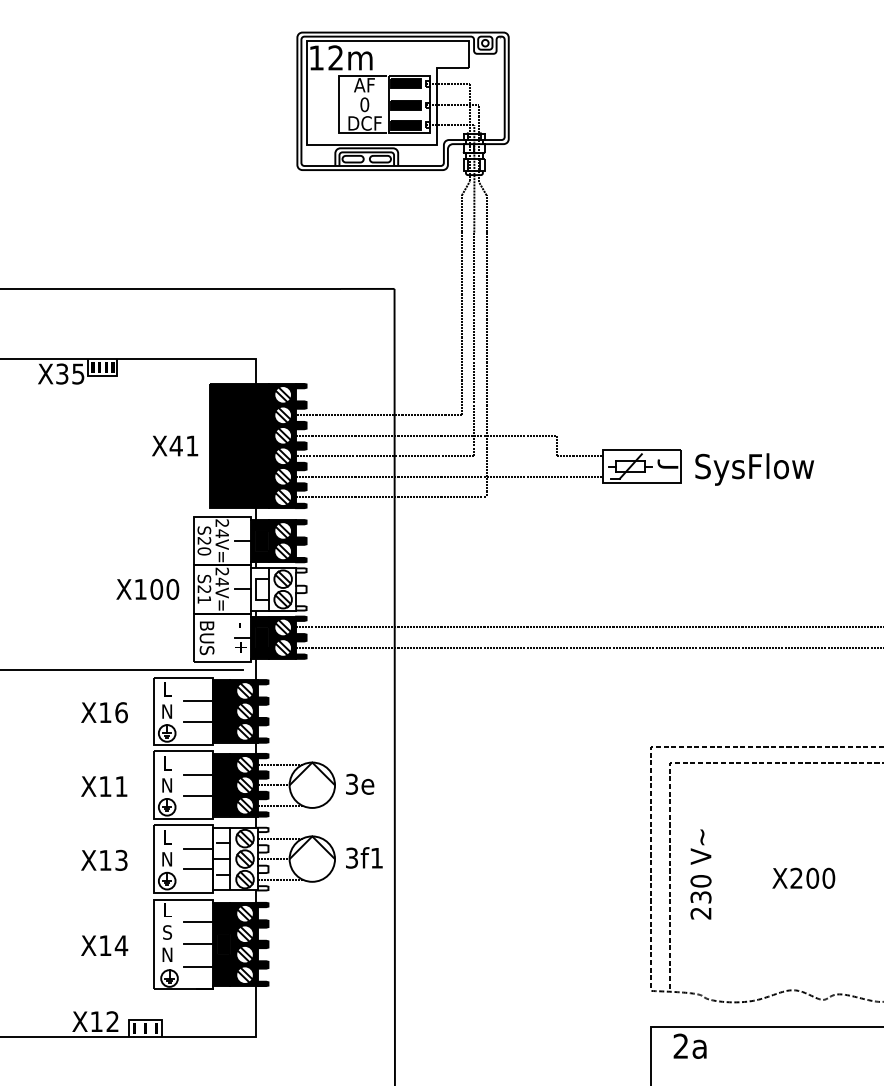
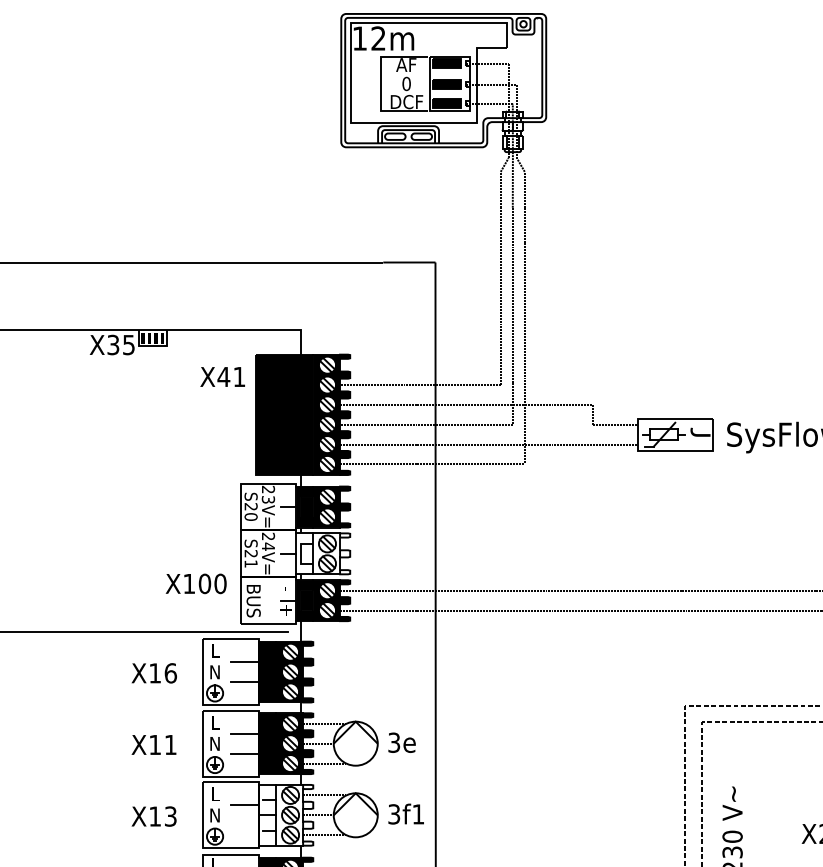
text: (175, 445) -> (223, 376), moved
text: (222, 533) -> (268, 499), 24V= -> 23V=
text: (147, 589) -> (195, 583), moved
line: (197, 869) -> (244, 825), removed

